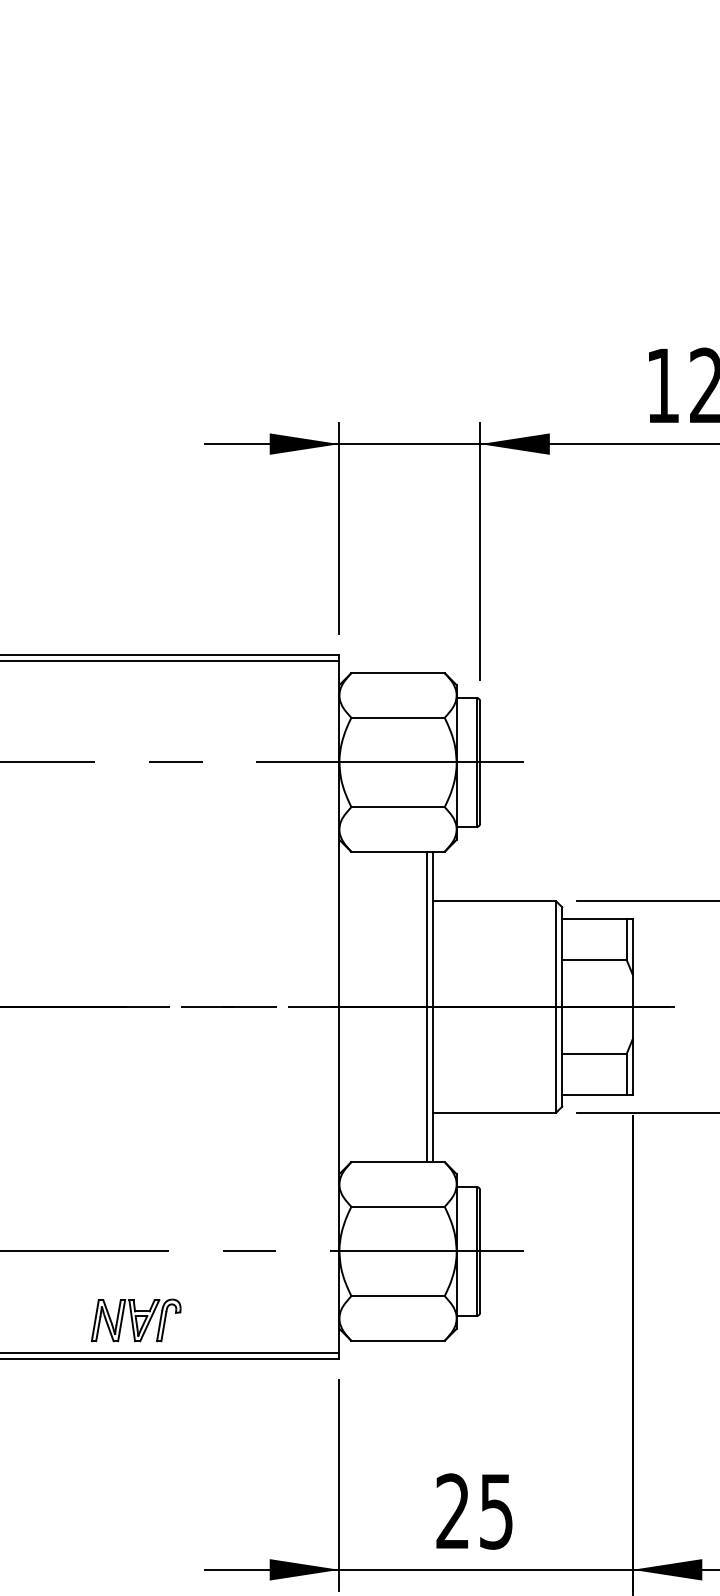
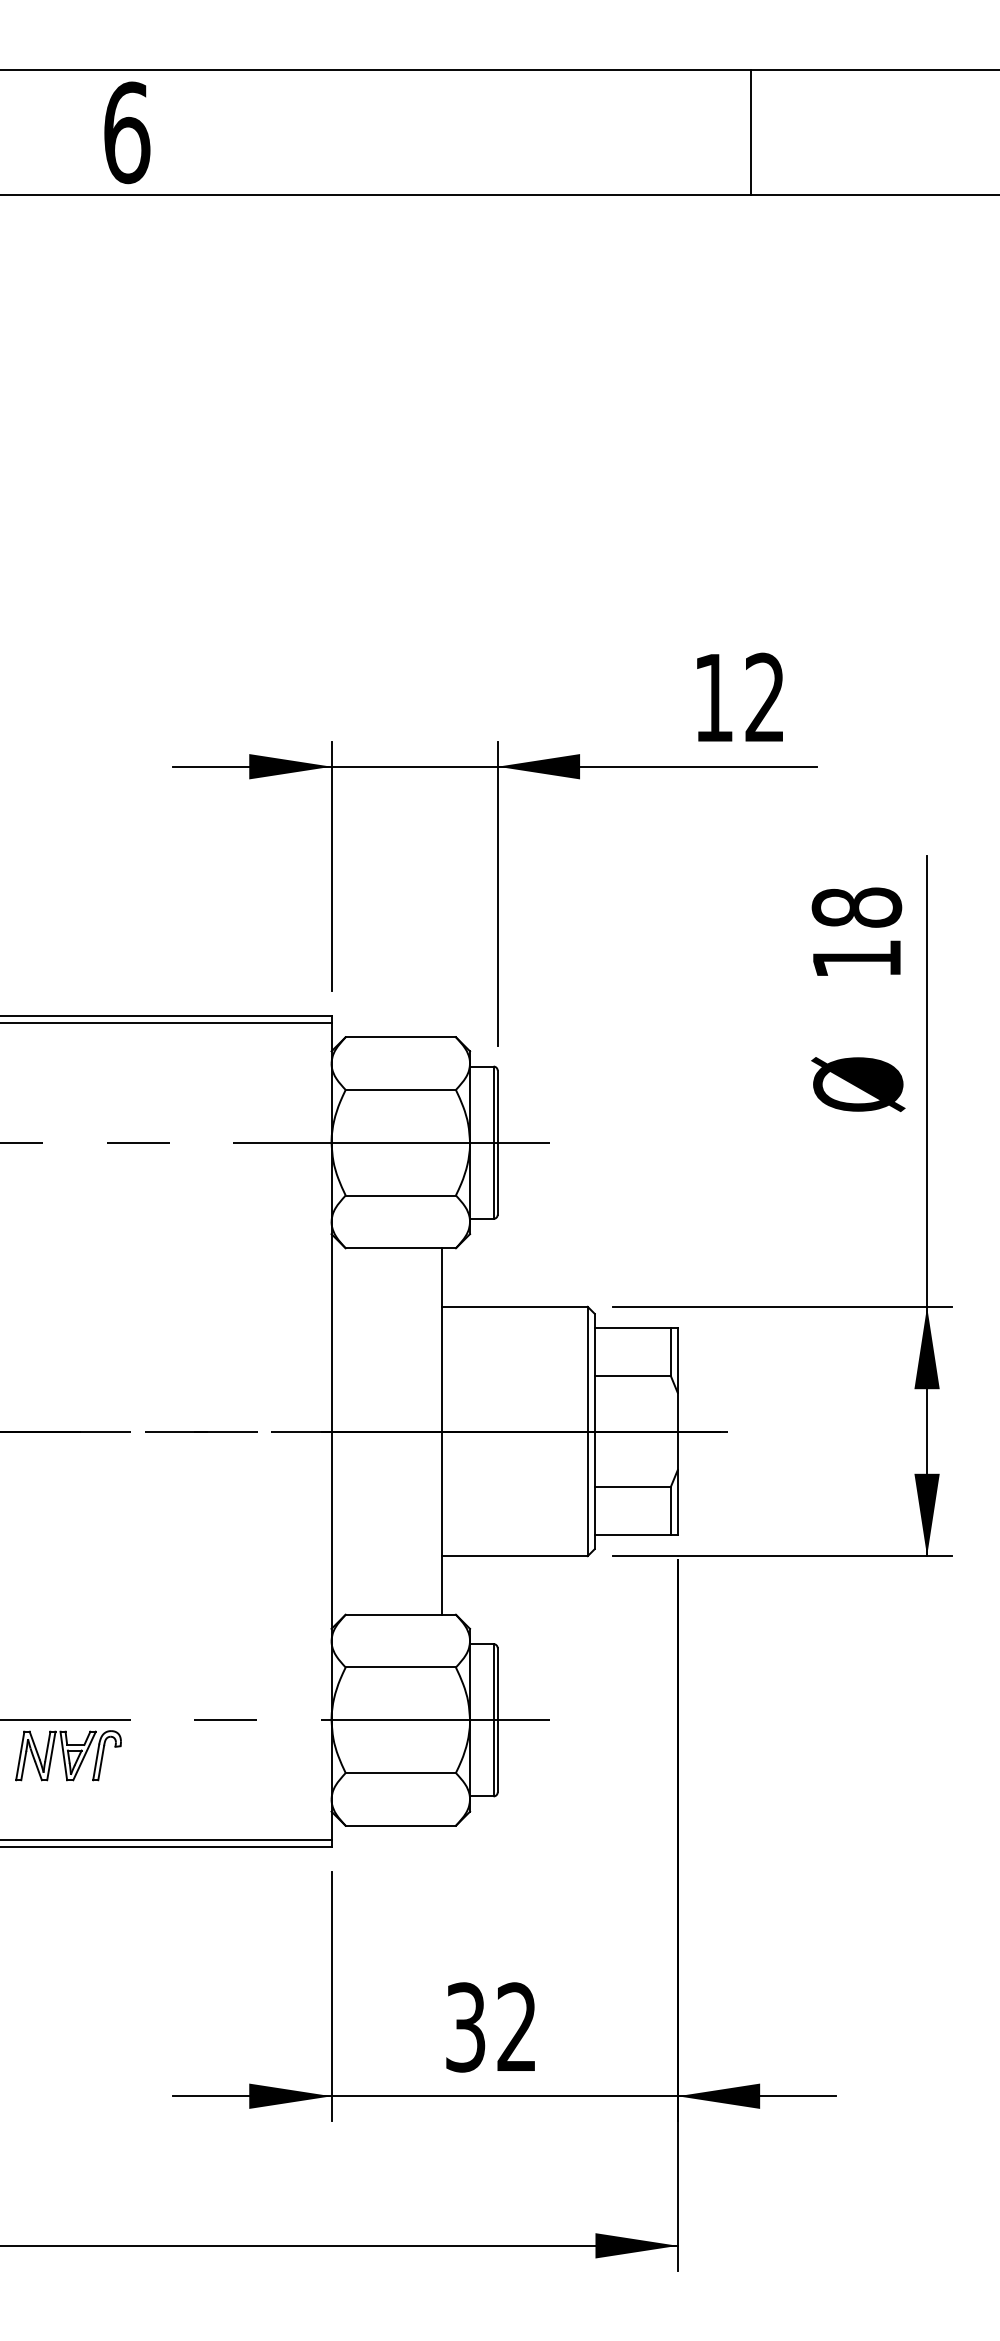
line: (427, 1006) -> (435, 1431), removed
part: (136, 1320) -> (68, 1755), moved
text: (473, 1511) -> (490, 2027), 25 -> 32

